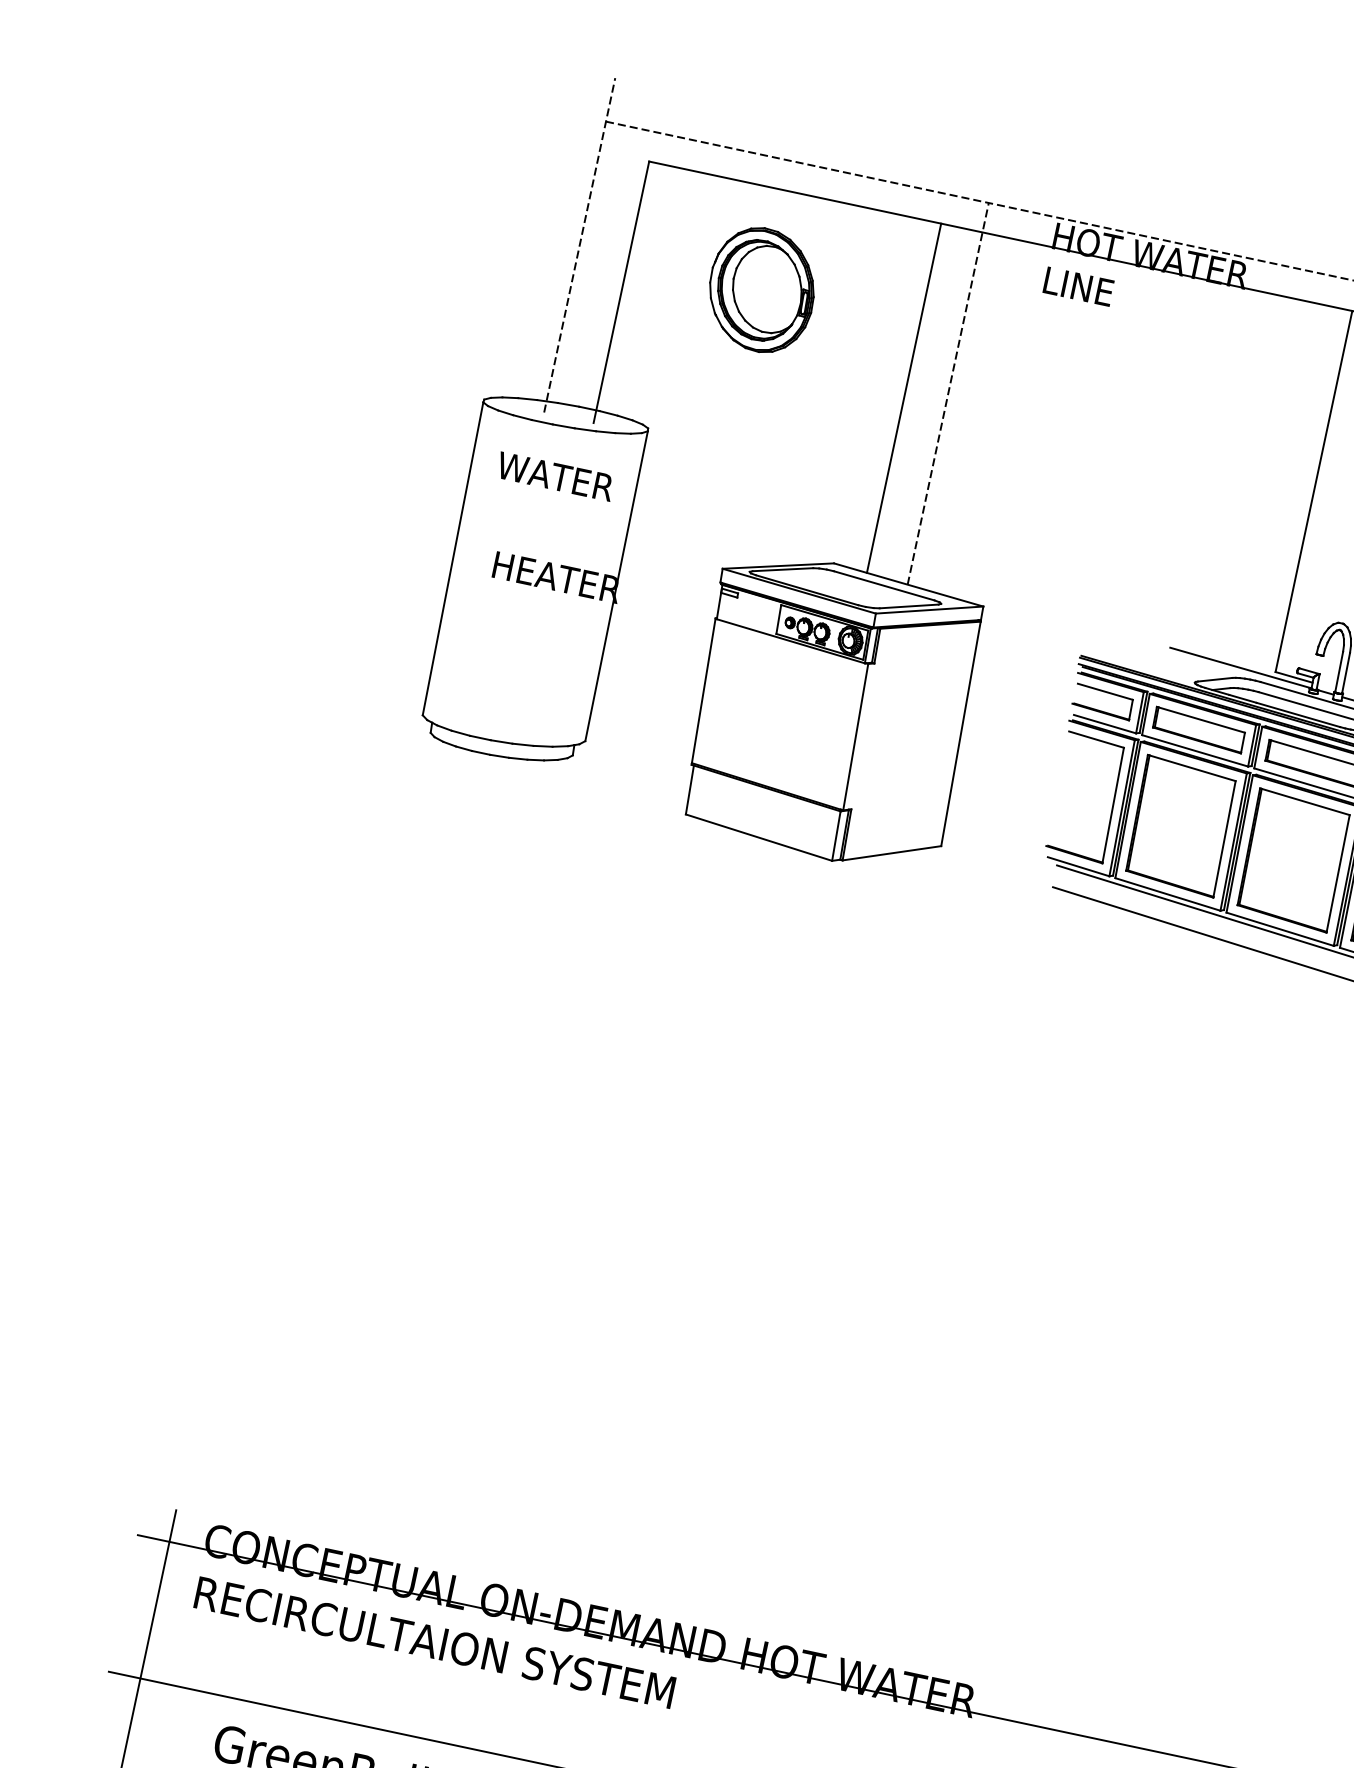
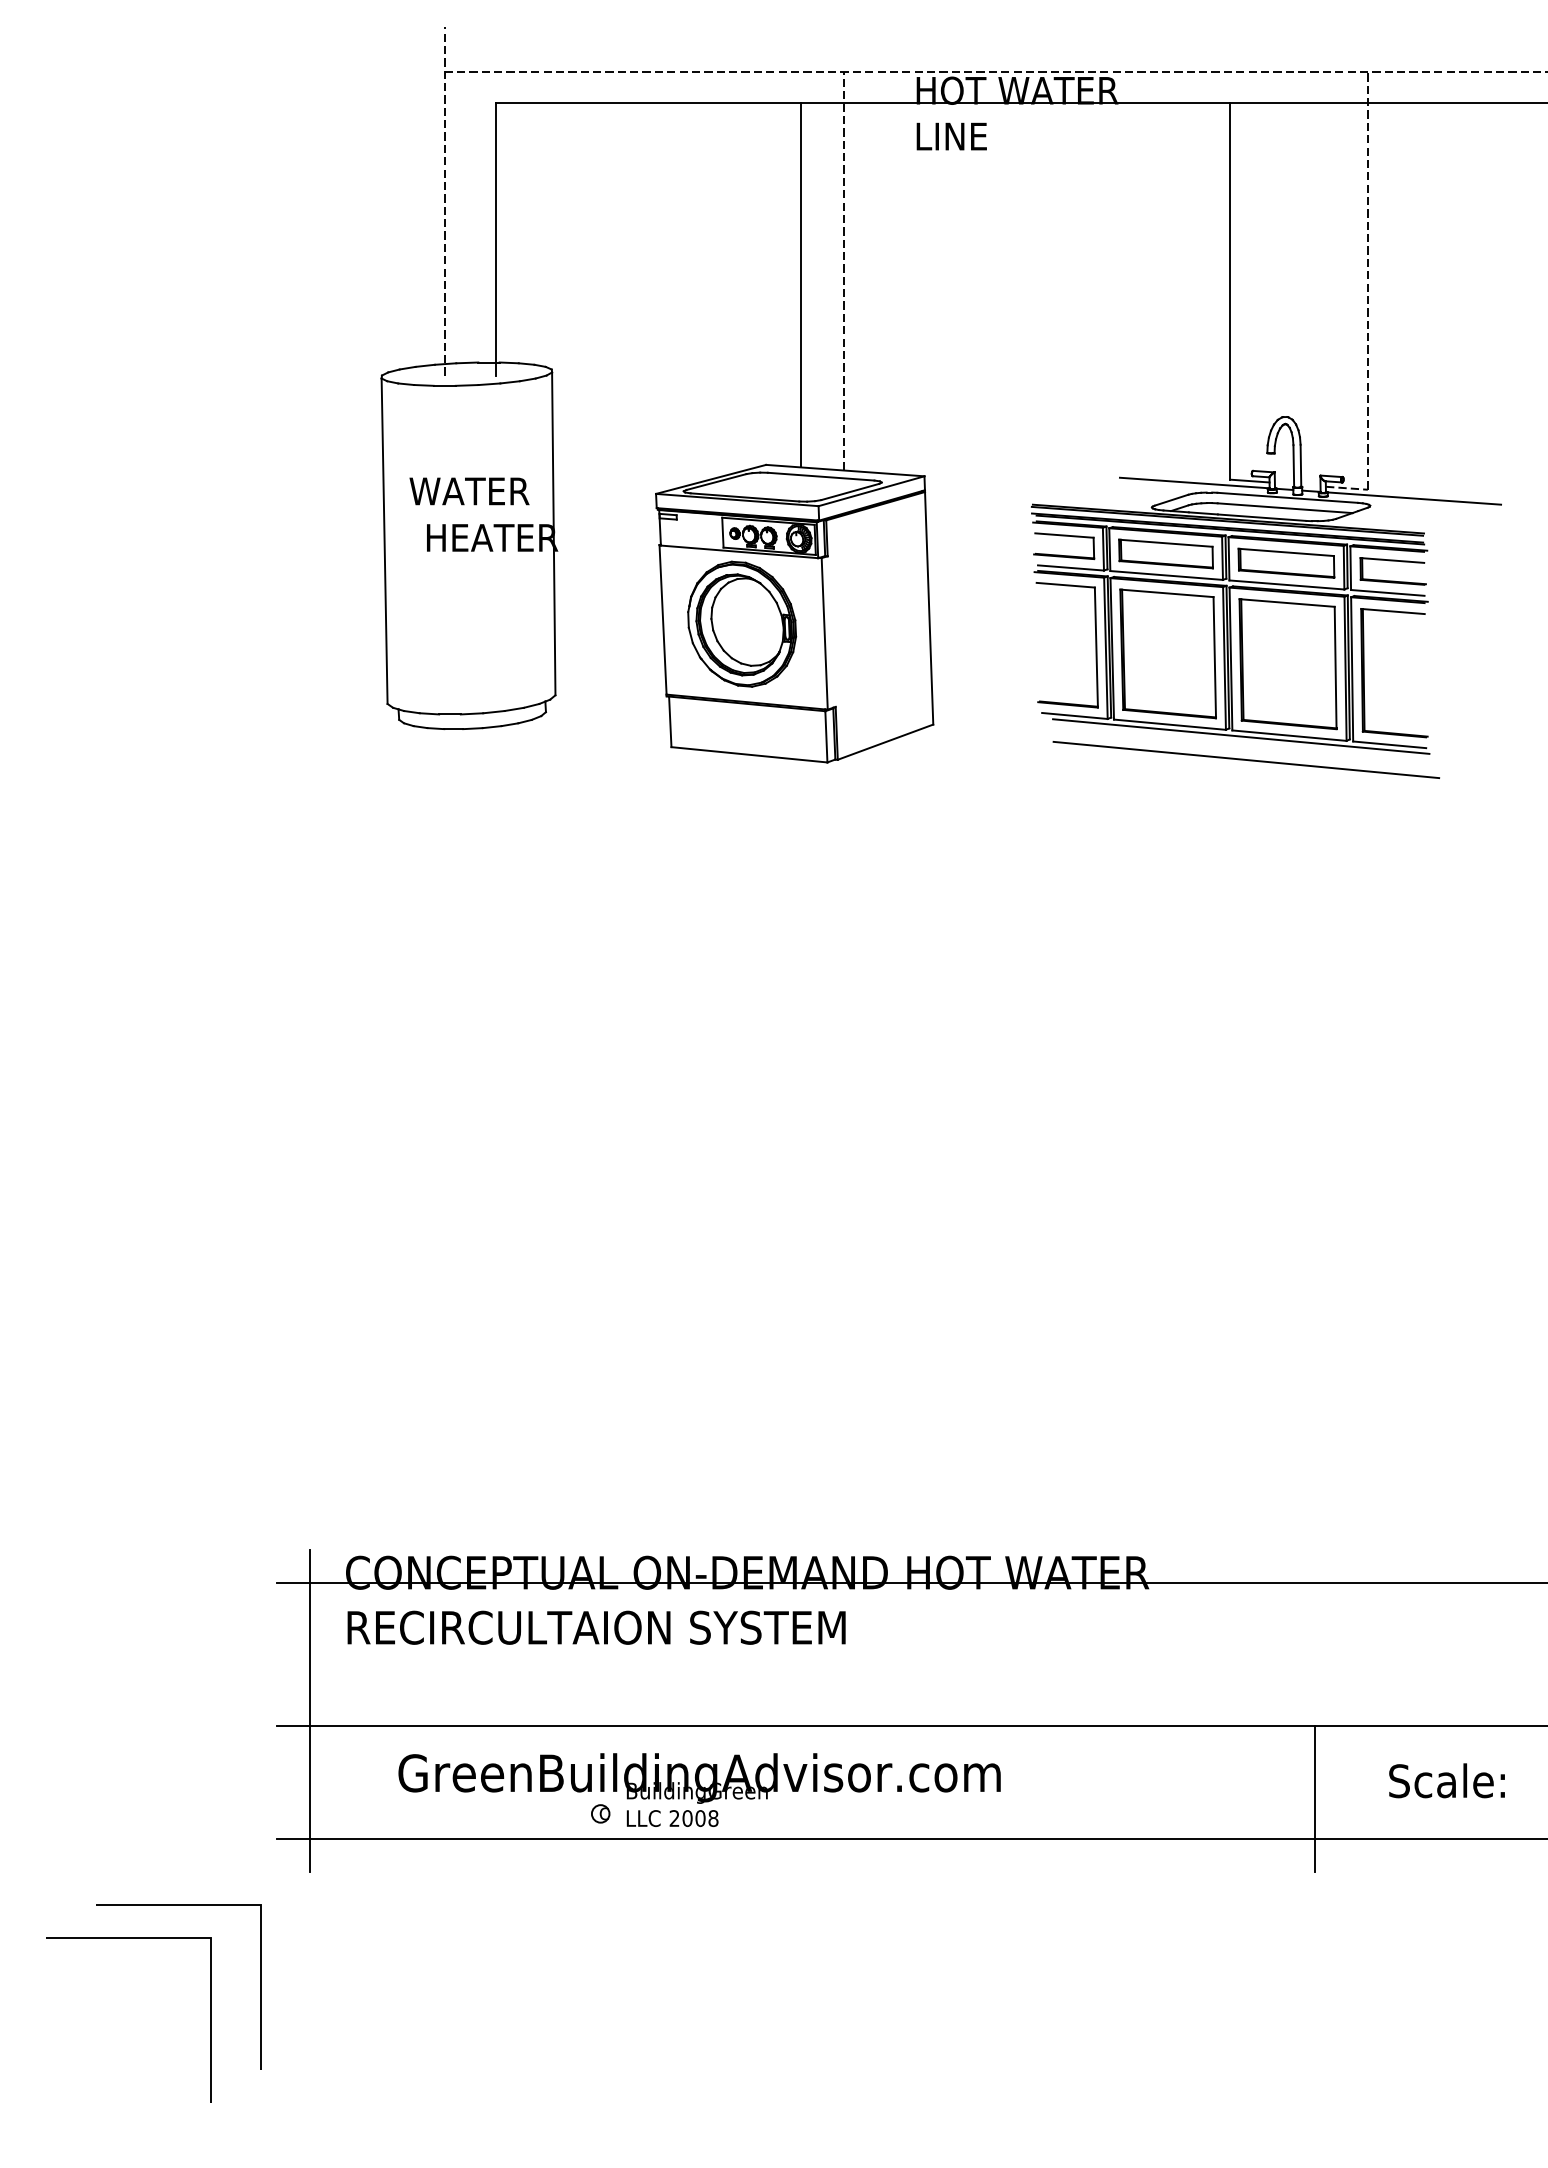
part: (762, 289) -> (742, 623), moved
text: (555, 476) -> (469, 491), moved

